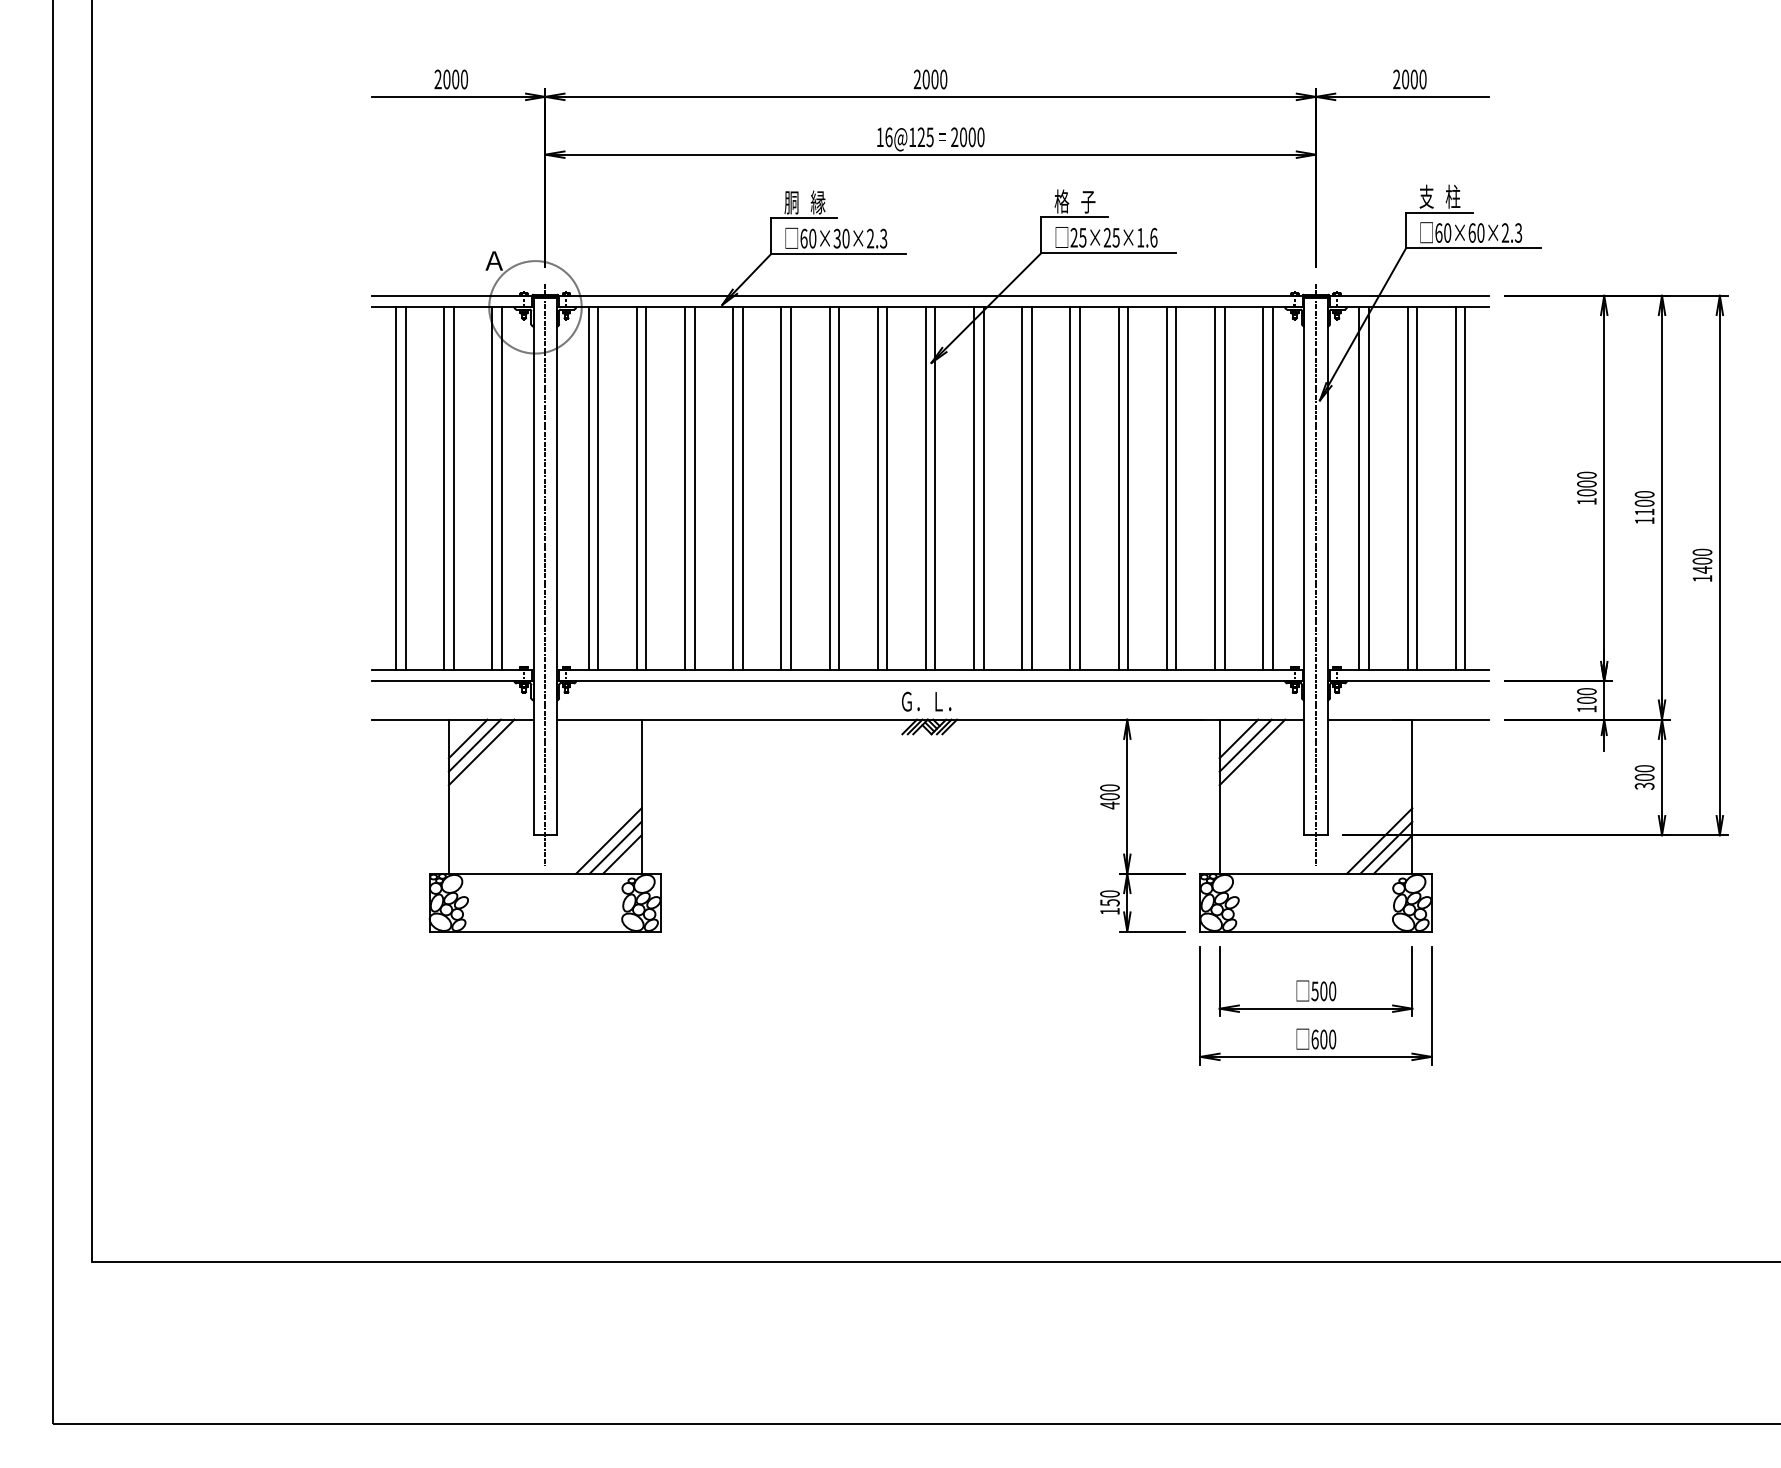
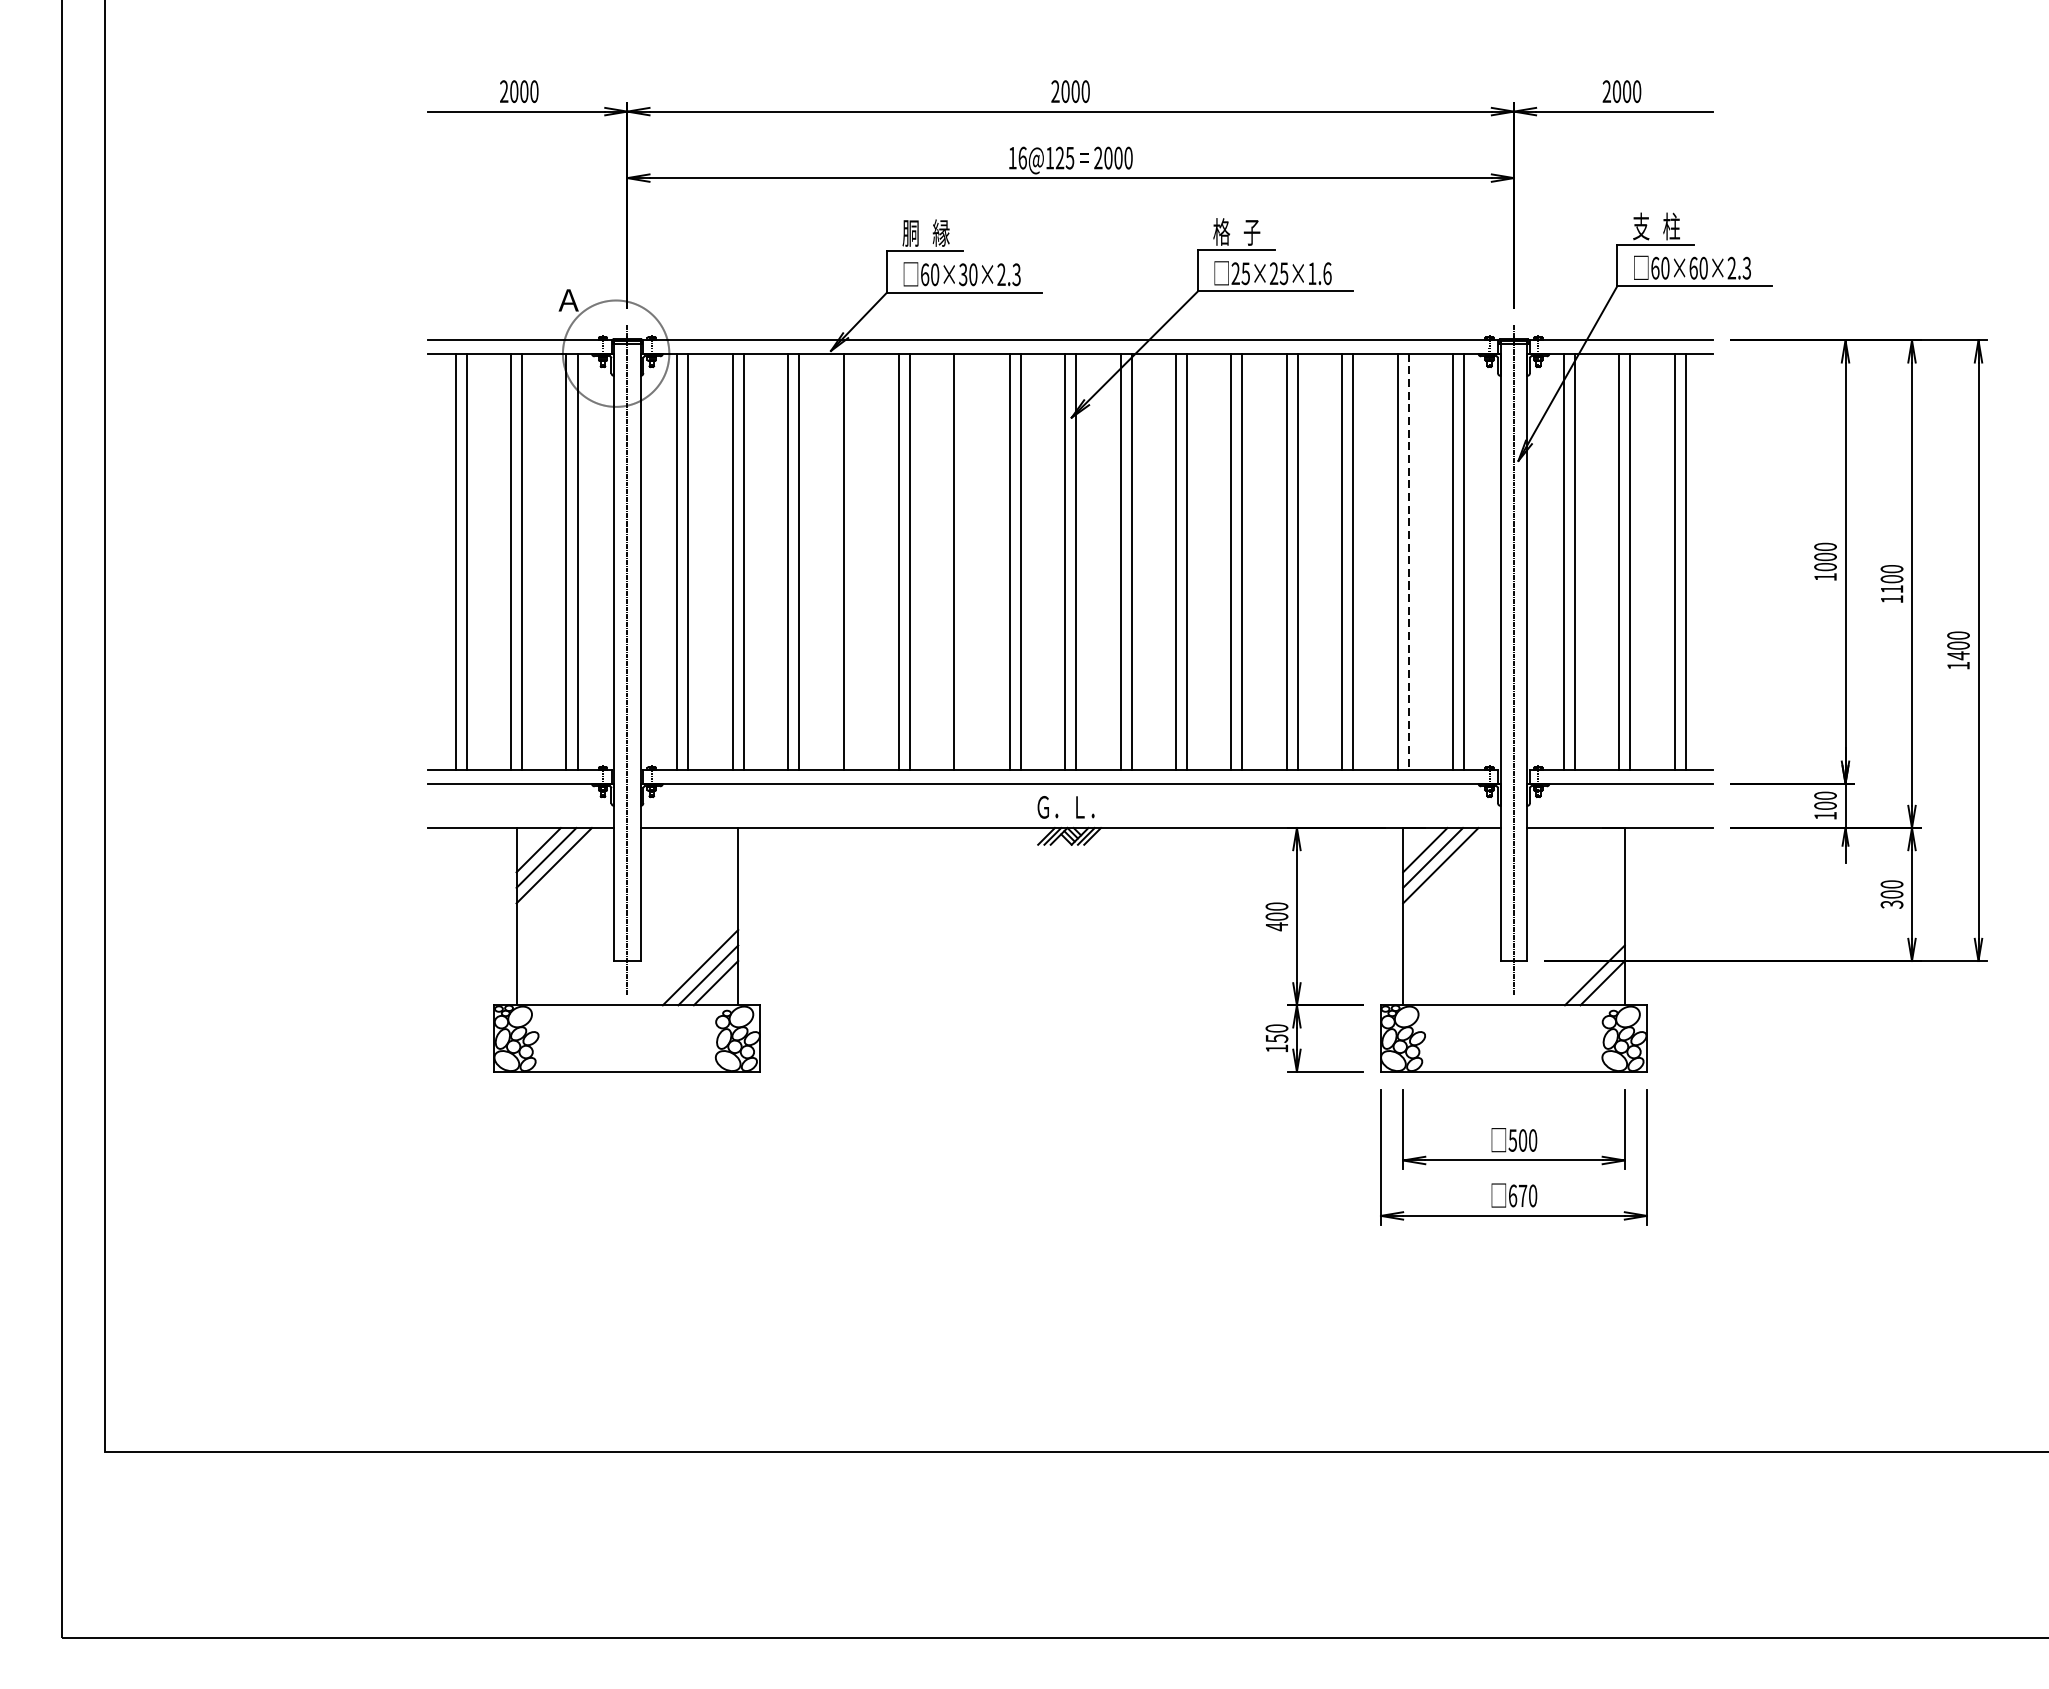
line: (742, 488) -> (854, 562), removed
line: (839, 488) -> (965, 562), removed
line: (1224, 488) -> (1408, 562), solid -> dashed
line: (1379, 840) -> (1586, 967), removed
text: (1323, 1039) -> (1522, 1195), 600 -> 670

